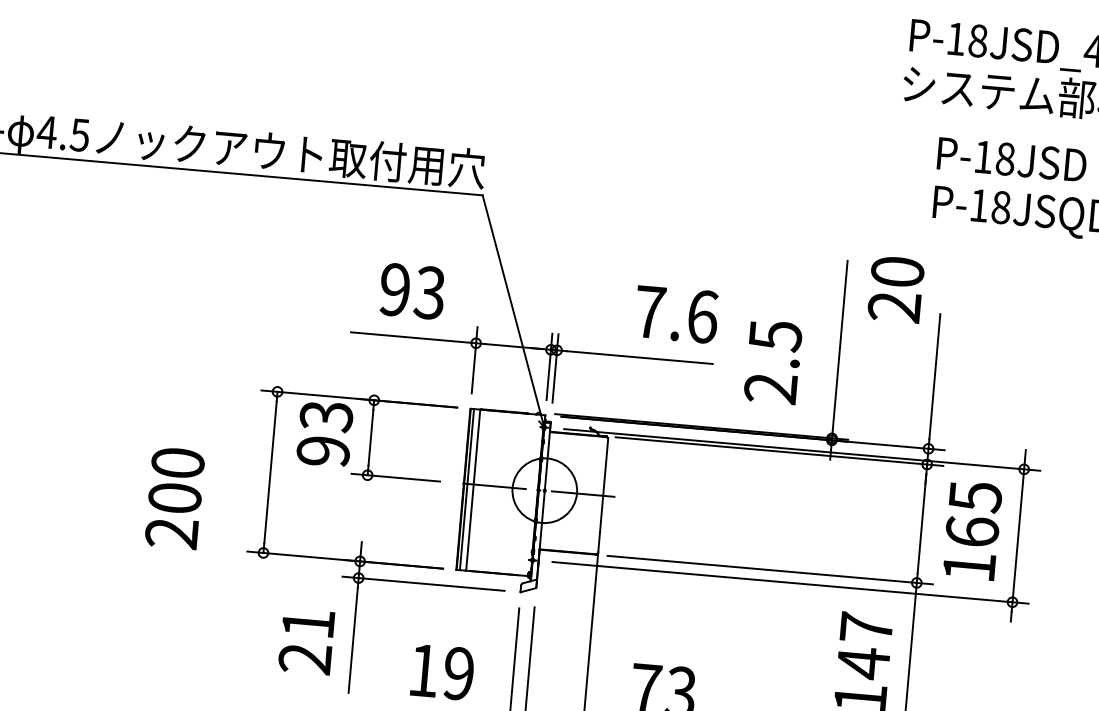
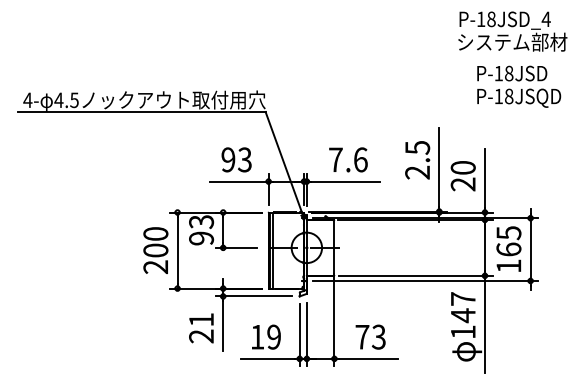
text: (894, 290) -> (462, 176), moved
text: (676, 313) -> (348, 159), moved
text: (772, 362) -> (417, 160), moved
text: (174, 498) -> (155, 250), moved

